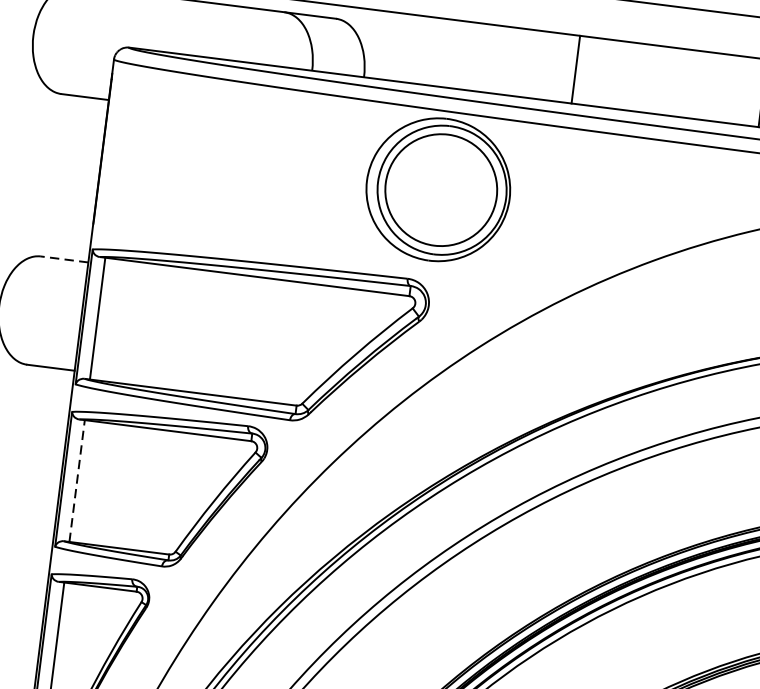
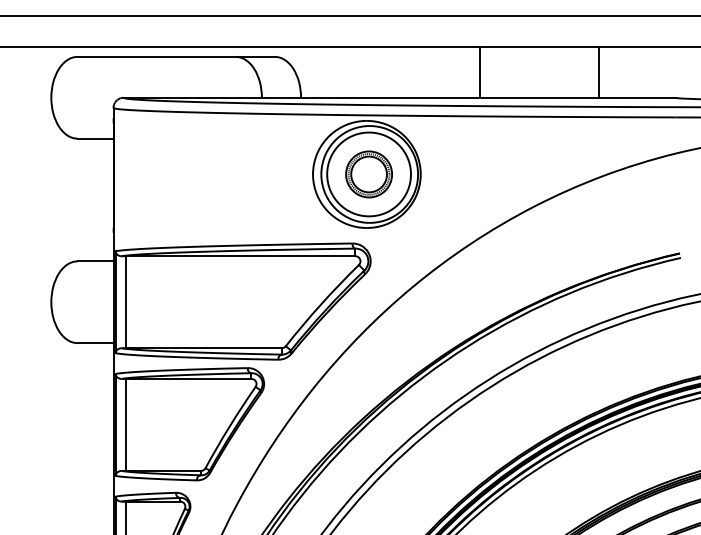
line: (575, 68) -> (479, 71), moved
part: (440, 190) -> (368, 174), added
line: (64, 259) -> (95, 261), dashed -> solid
line: (76, 480) -> (125, 424), dashed -> solid

